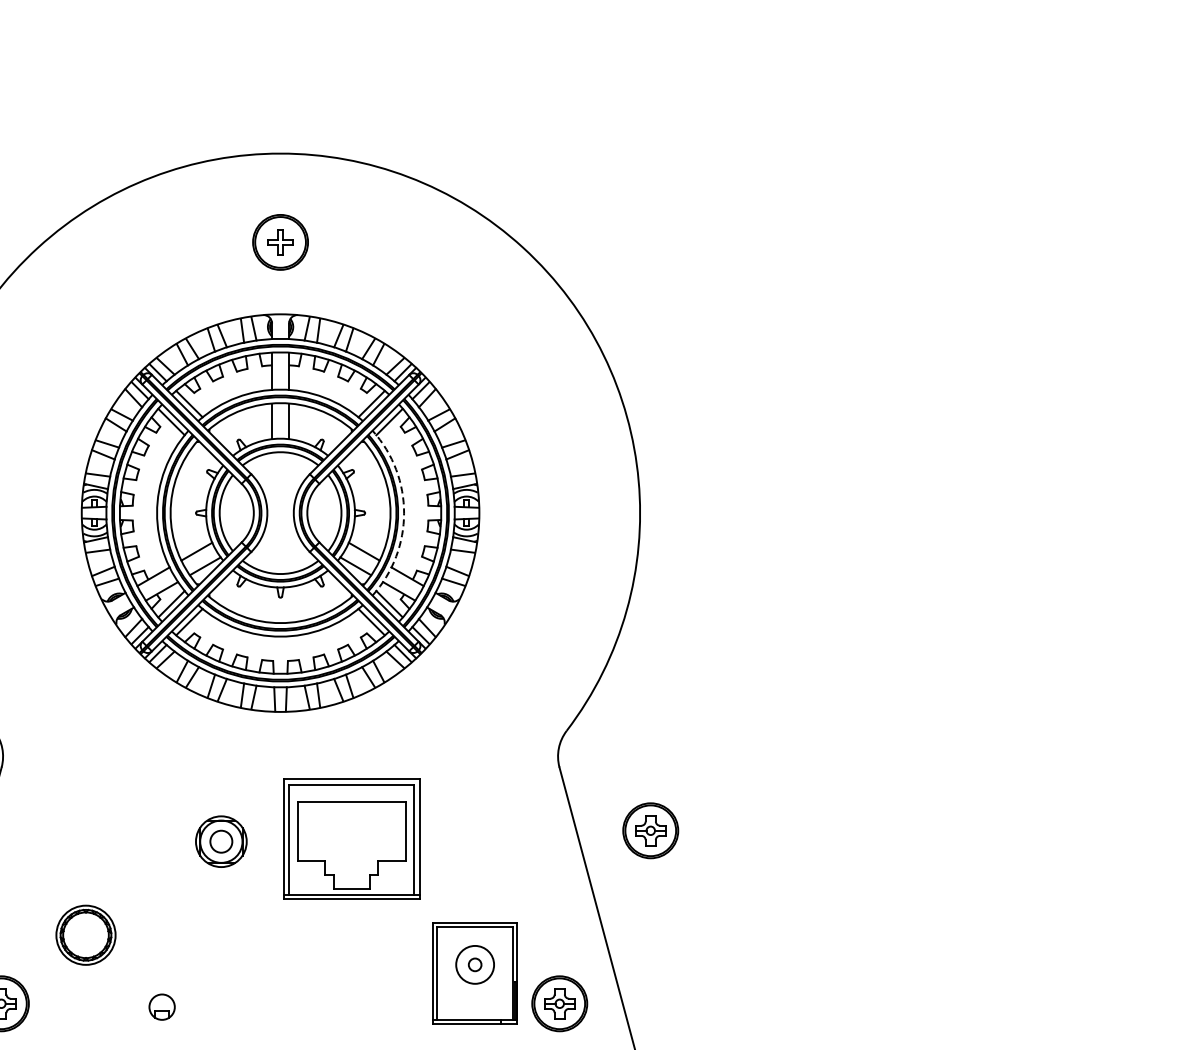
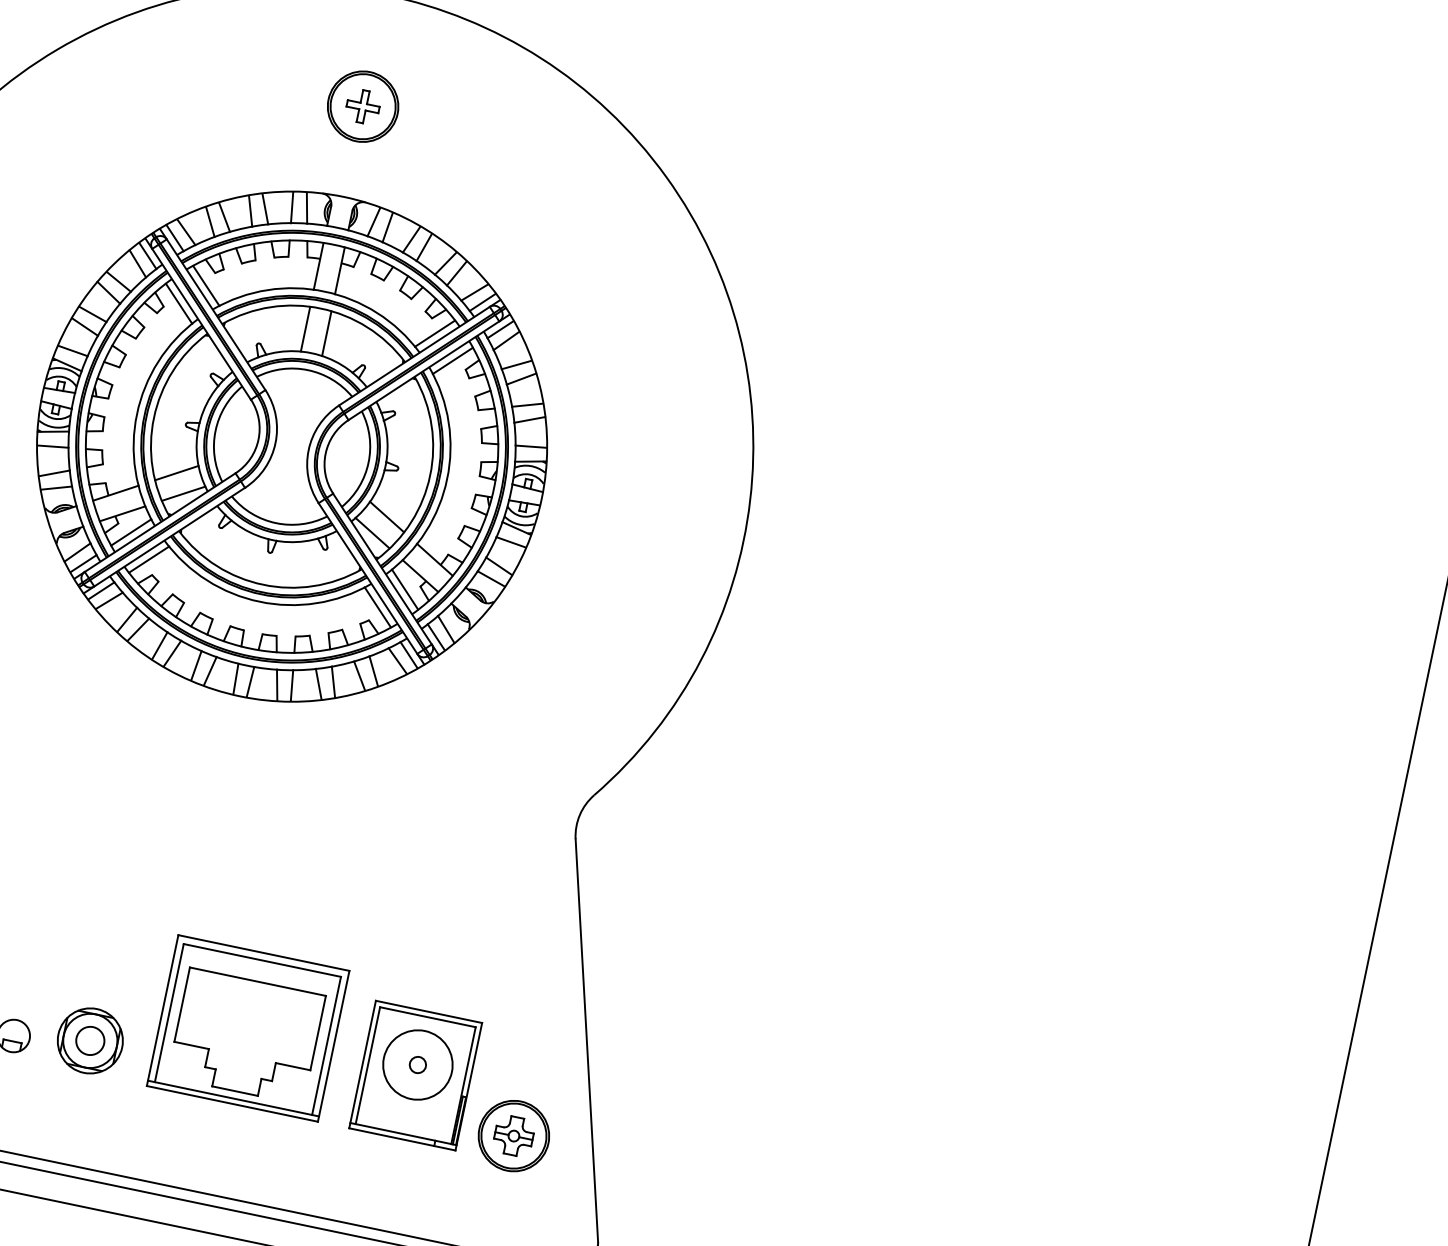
arc: (404, 513) -> (447, 479), dashed -> solid
part: (650, 830) -> (673, 942), removed
part: (351, 838) -> (247, 1027), moved
part: (221, 841) -> (90, 1040), moved
circle: (475, 964) -> (418, 1064), size x1.43

